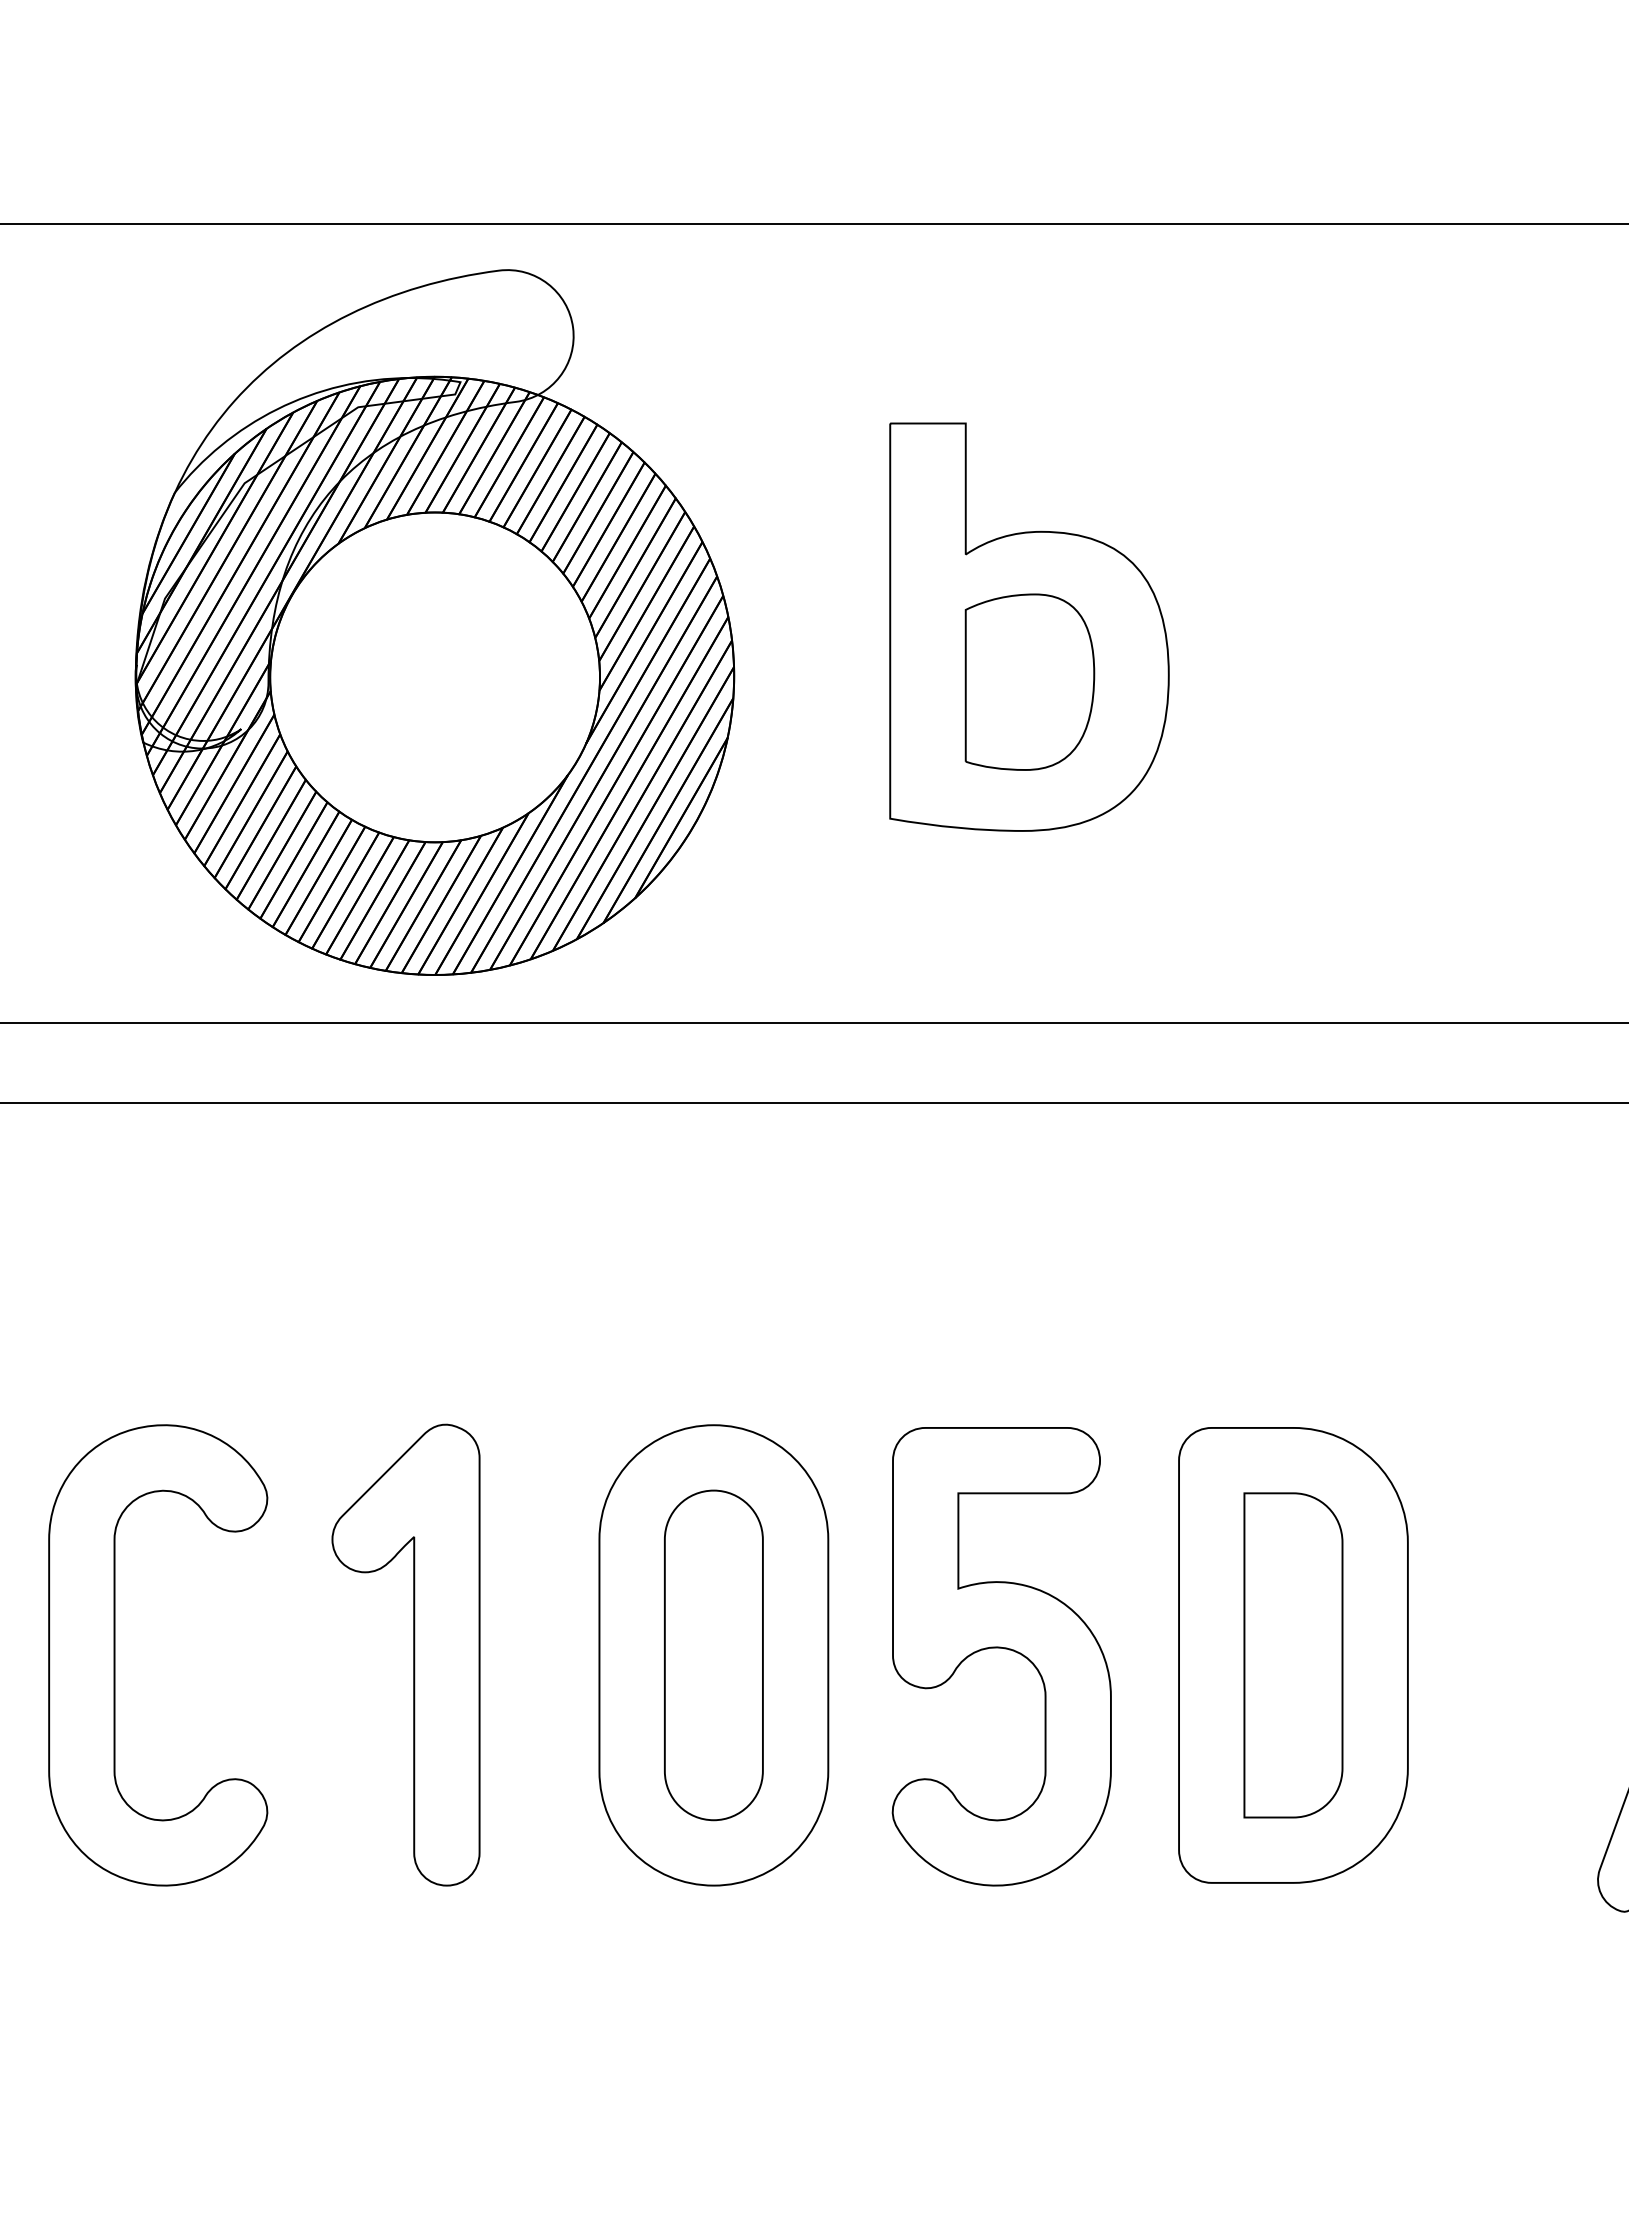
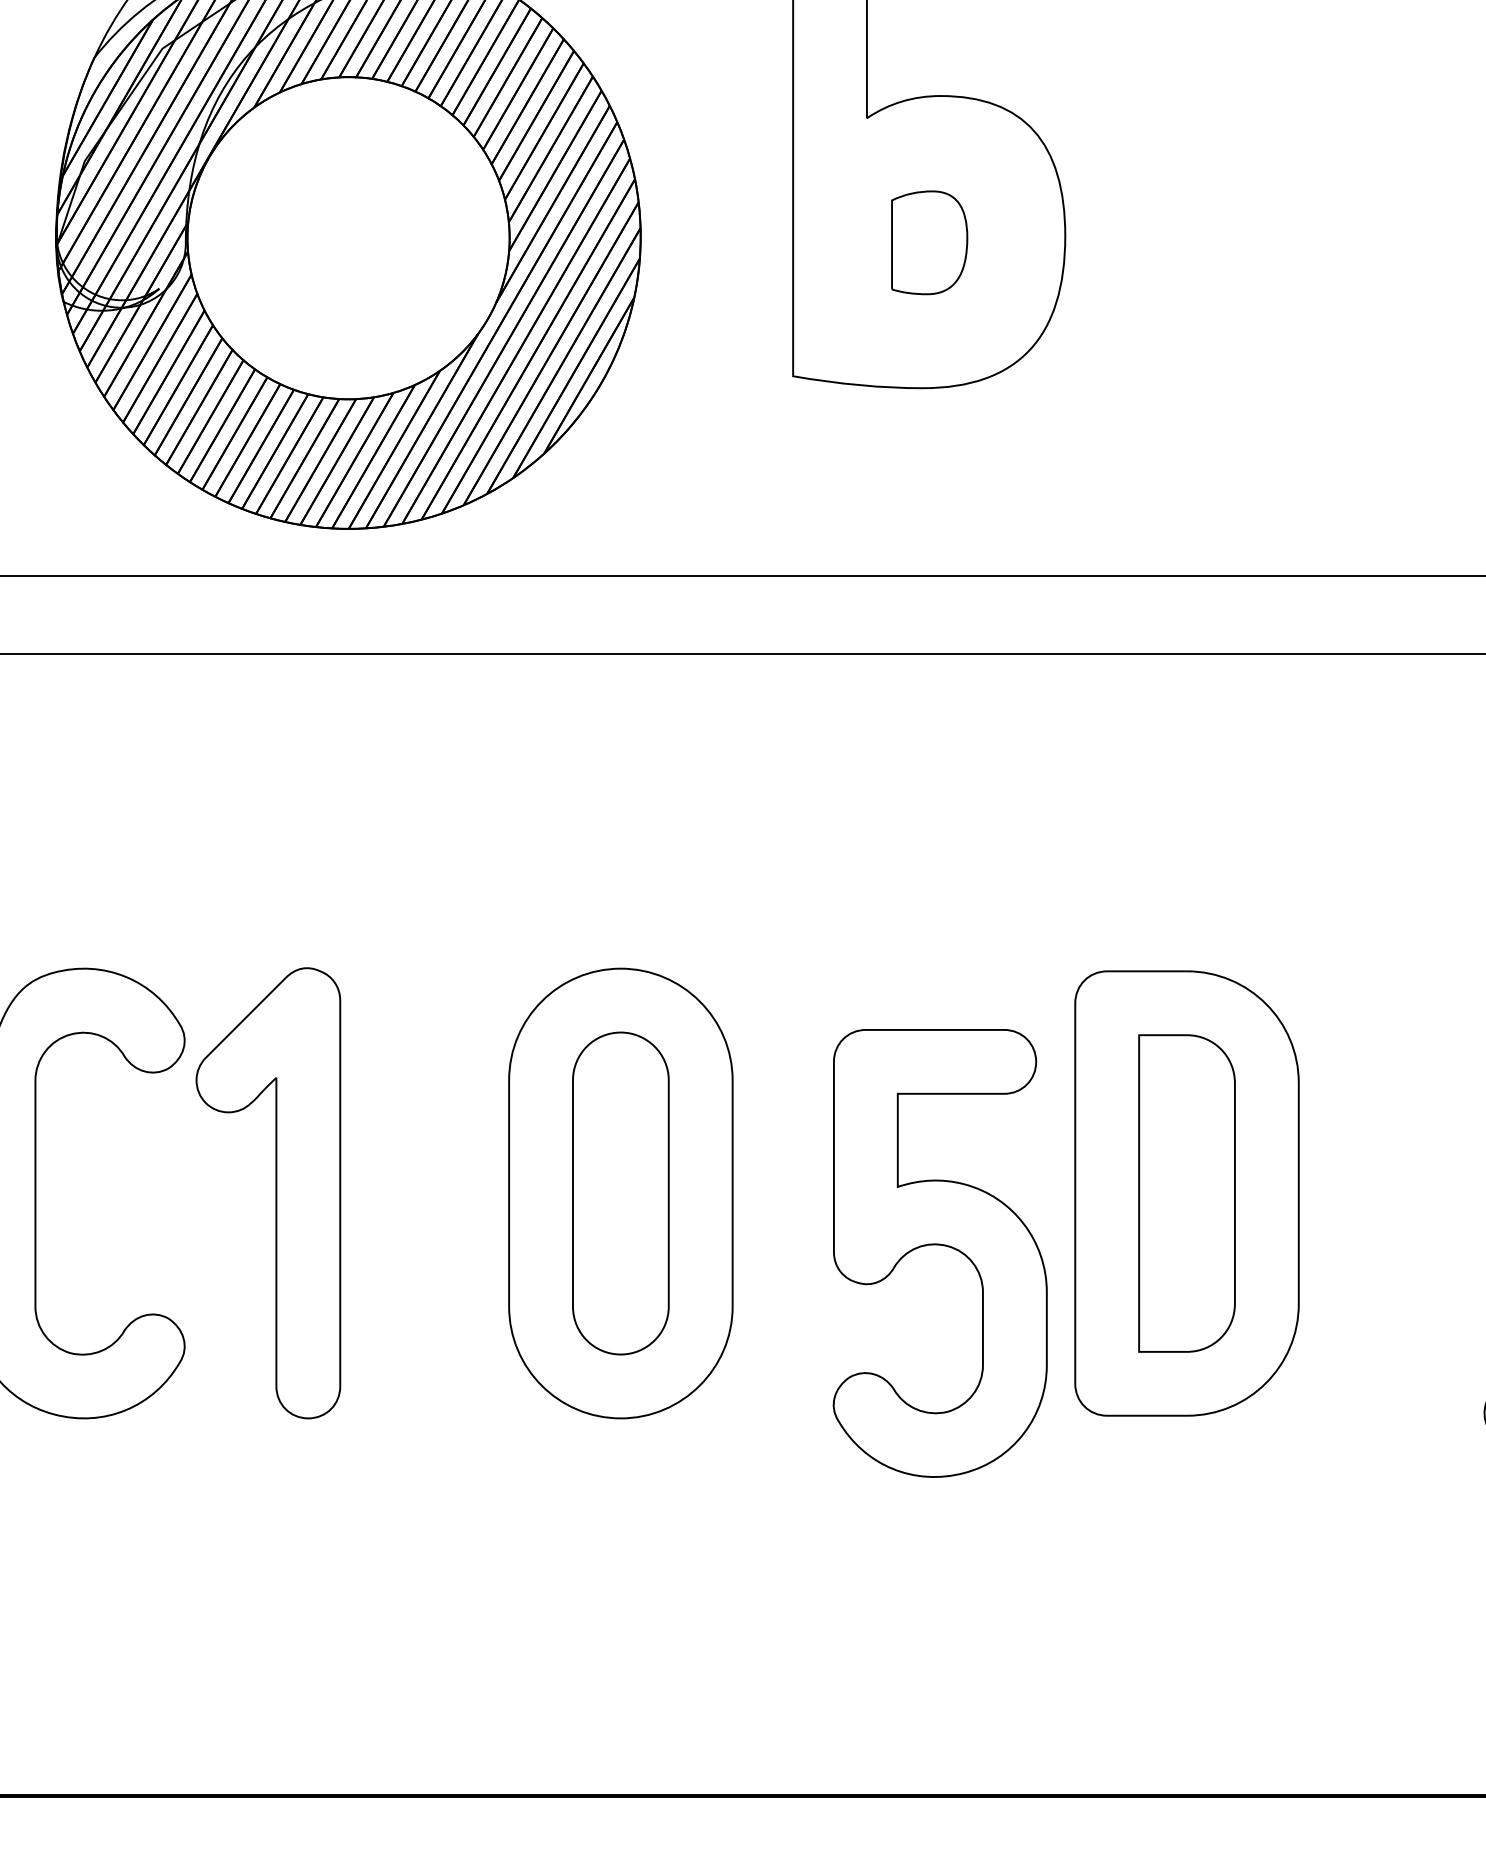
part: (1029, 681) -> (929, 242), size x0.6
part: (1004, 1649) -> (942, 1246), moved
part: (413, 1654) -> (275, 1192), moved

